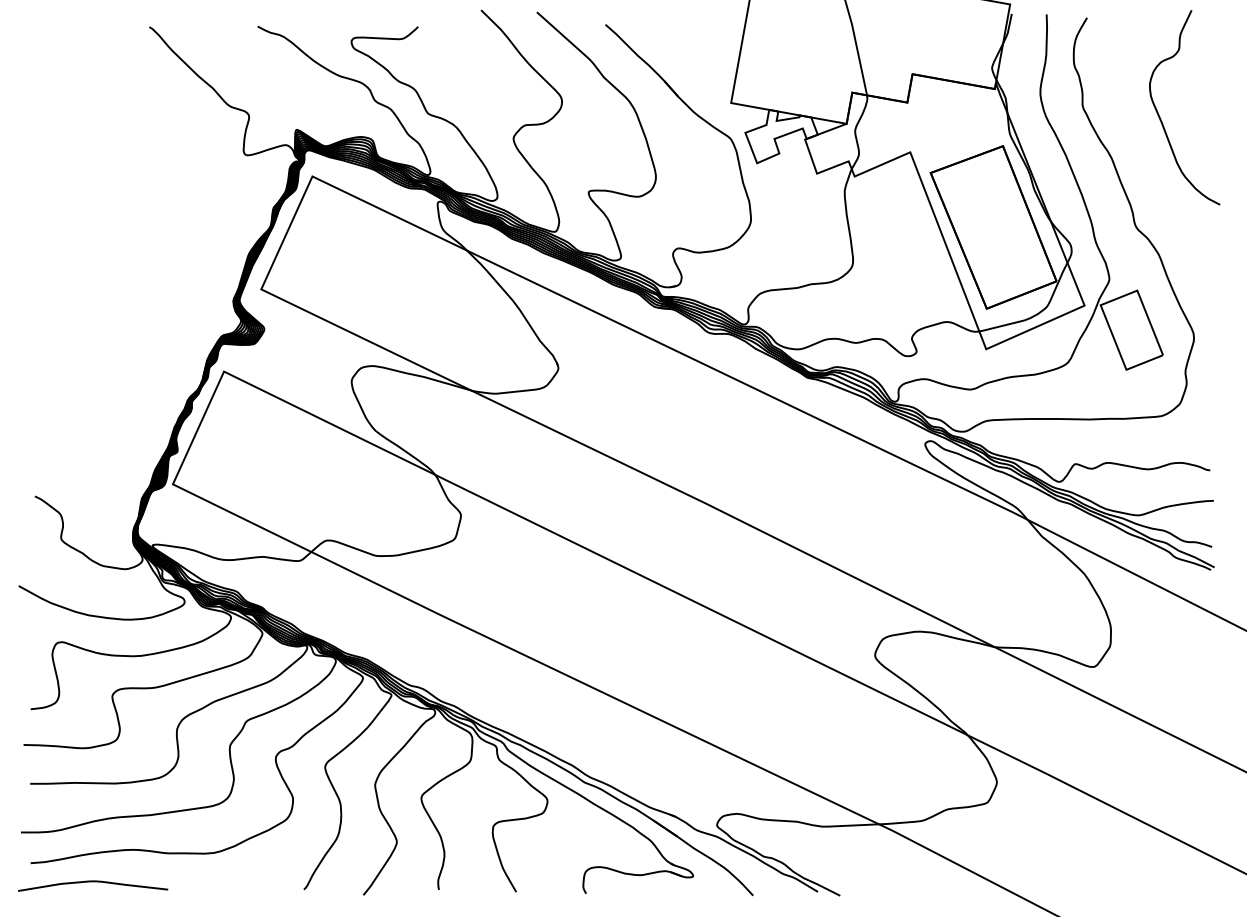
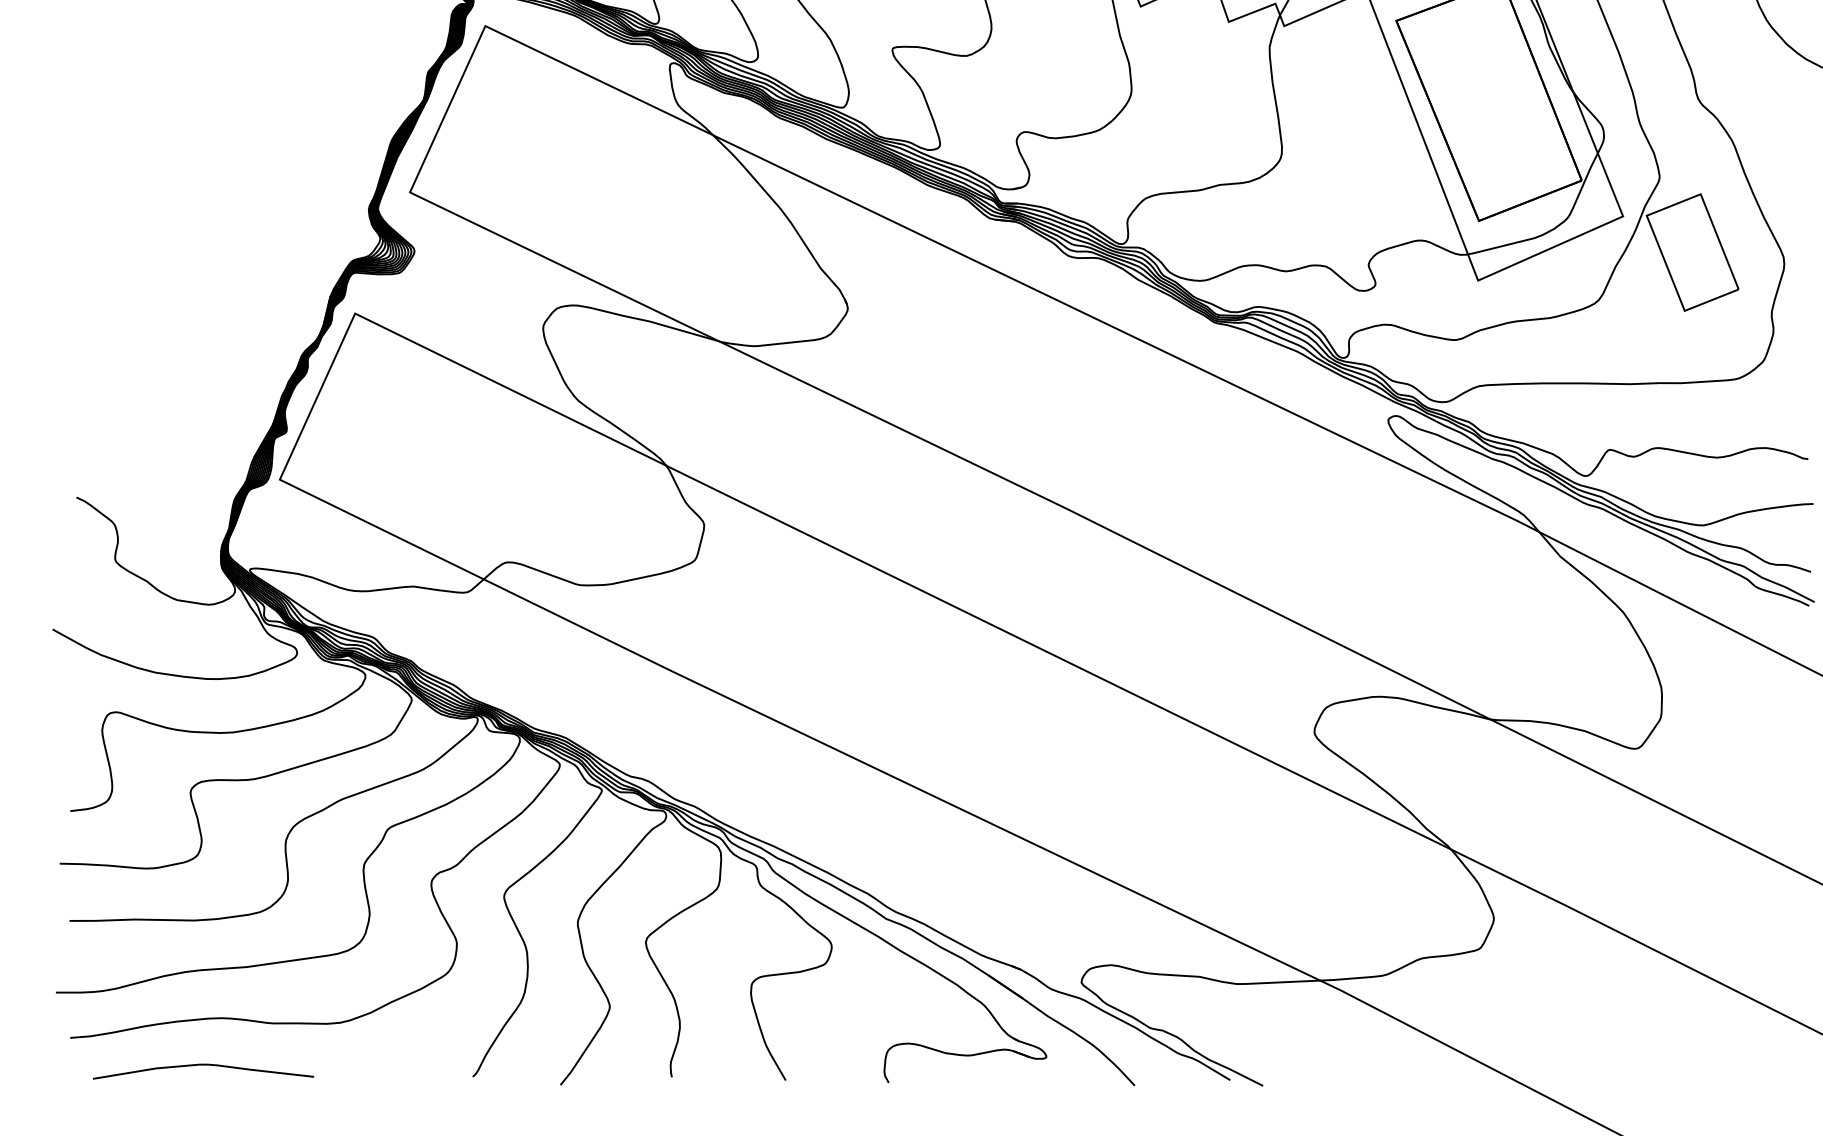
curve: (93, 882) -> (204, 1066), moved

